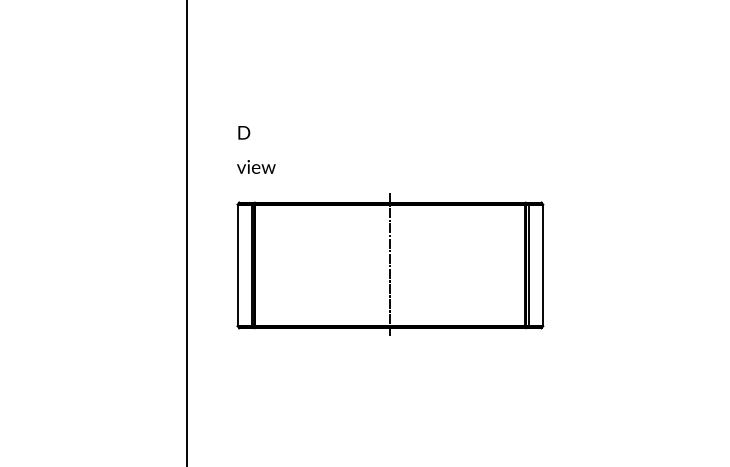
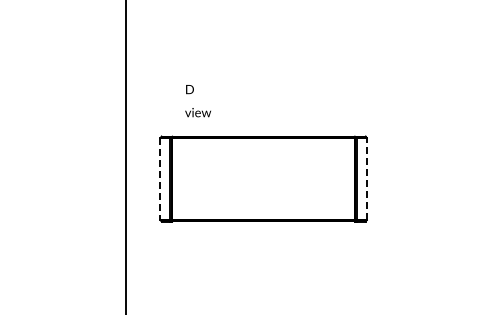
text: (255, 150) -> (197, 101), moved
line: (390, 264) -> (263, 178), removed
line: (237, 266) -> (160, 179), solid -> dashed
line: (542, 266) -> (366, 179), solid -> dashed

